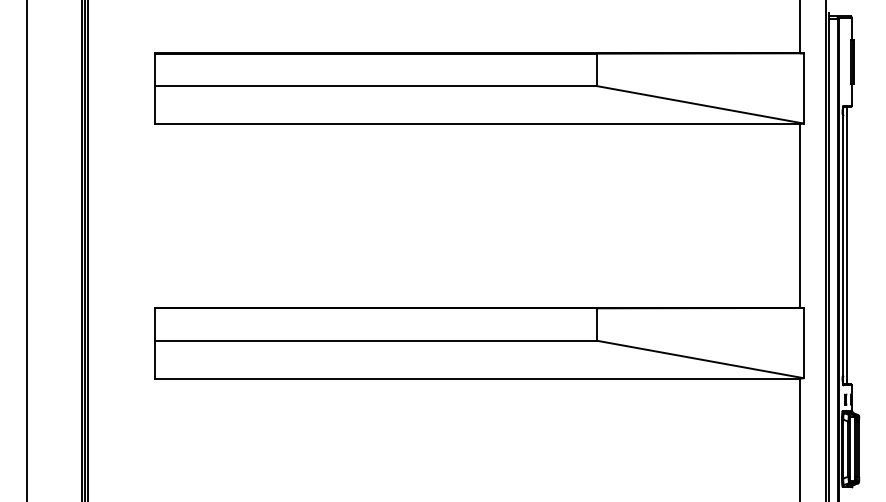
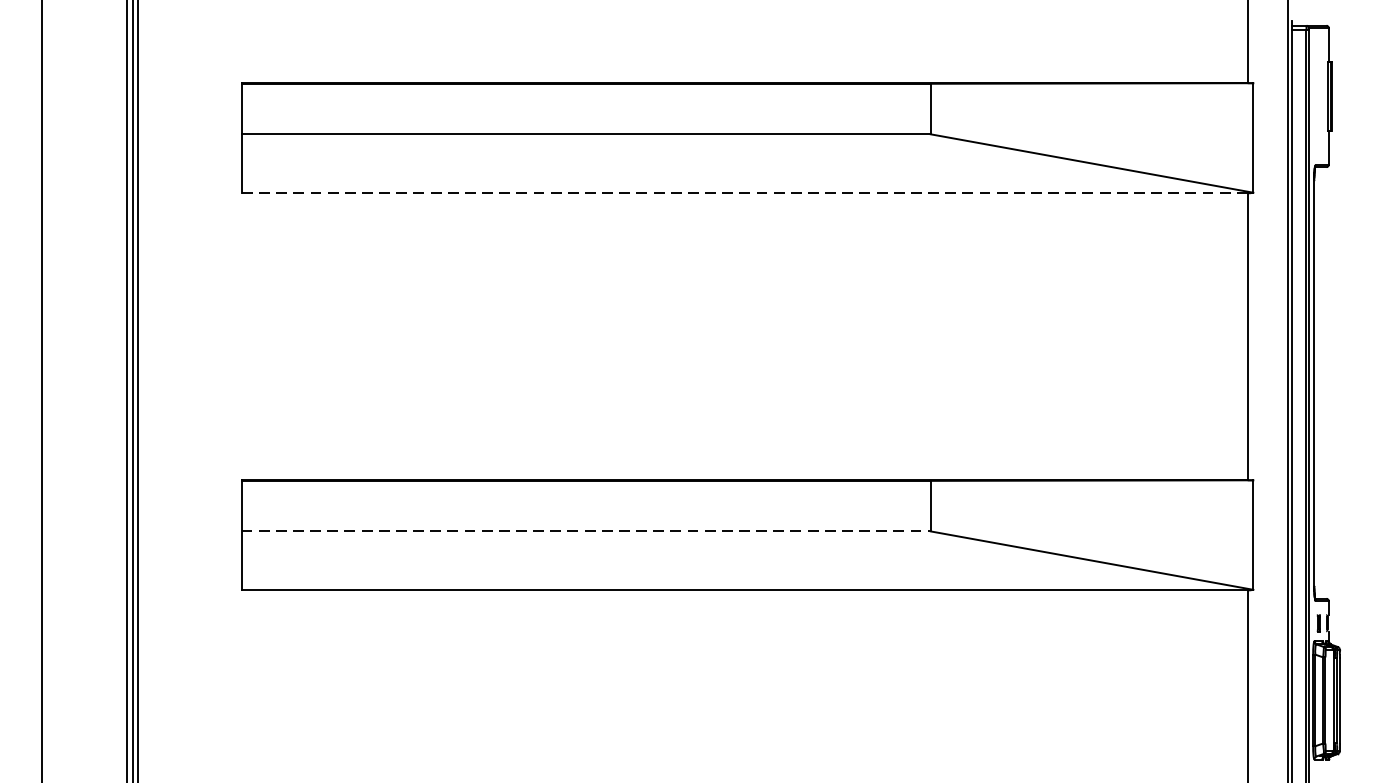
line: (477, 123) -> (744, 192), solid -> dashed
line: (846, 245) -> (1320, 382), removed
line: (376, 340) -> (587, 531), solid -> dashed

